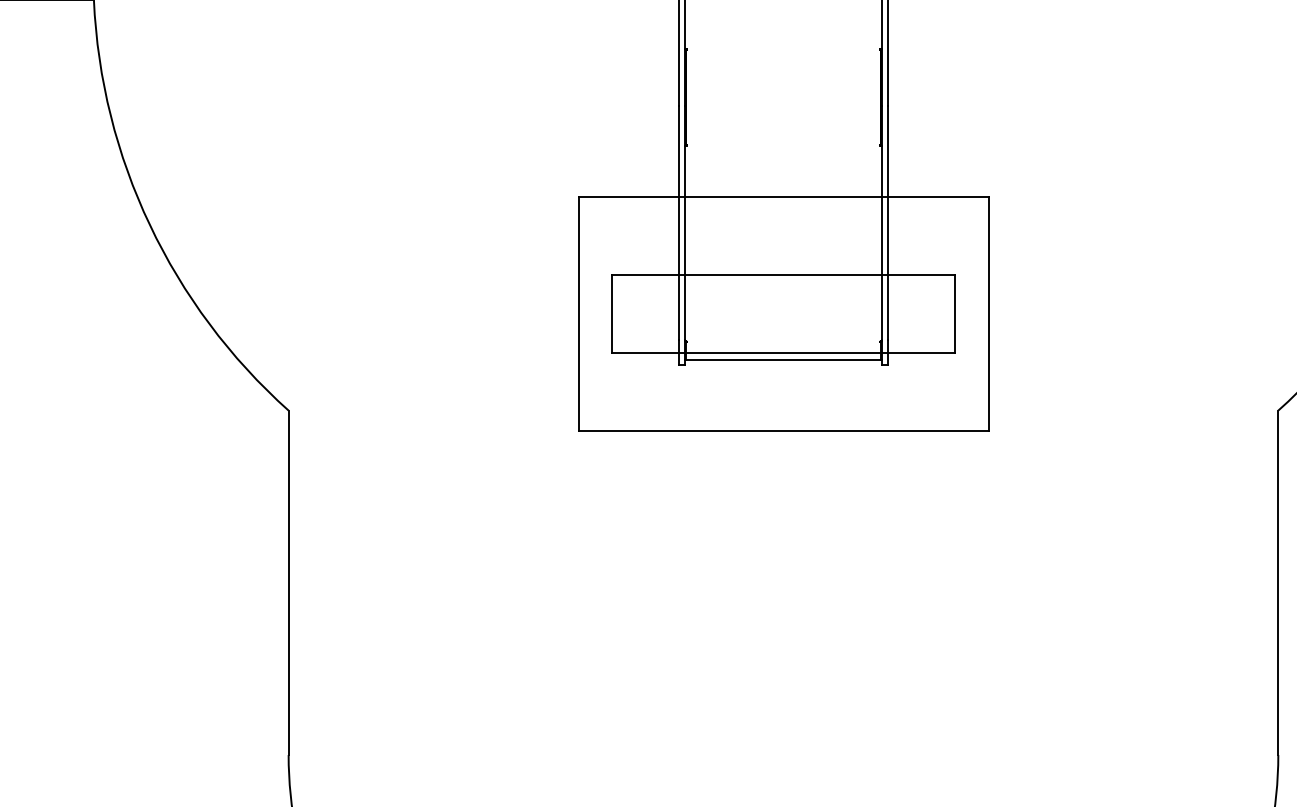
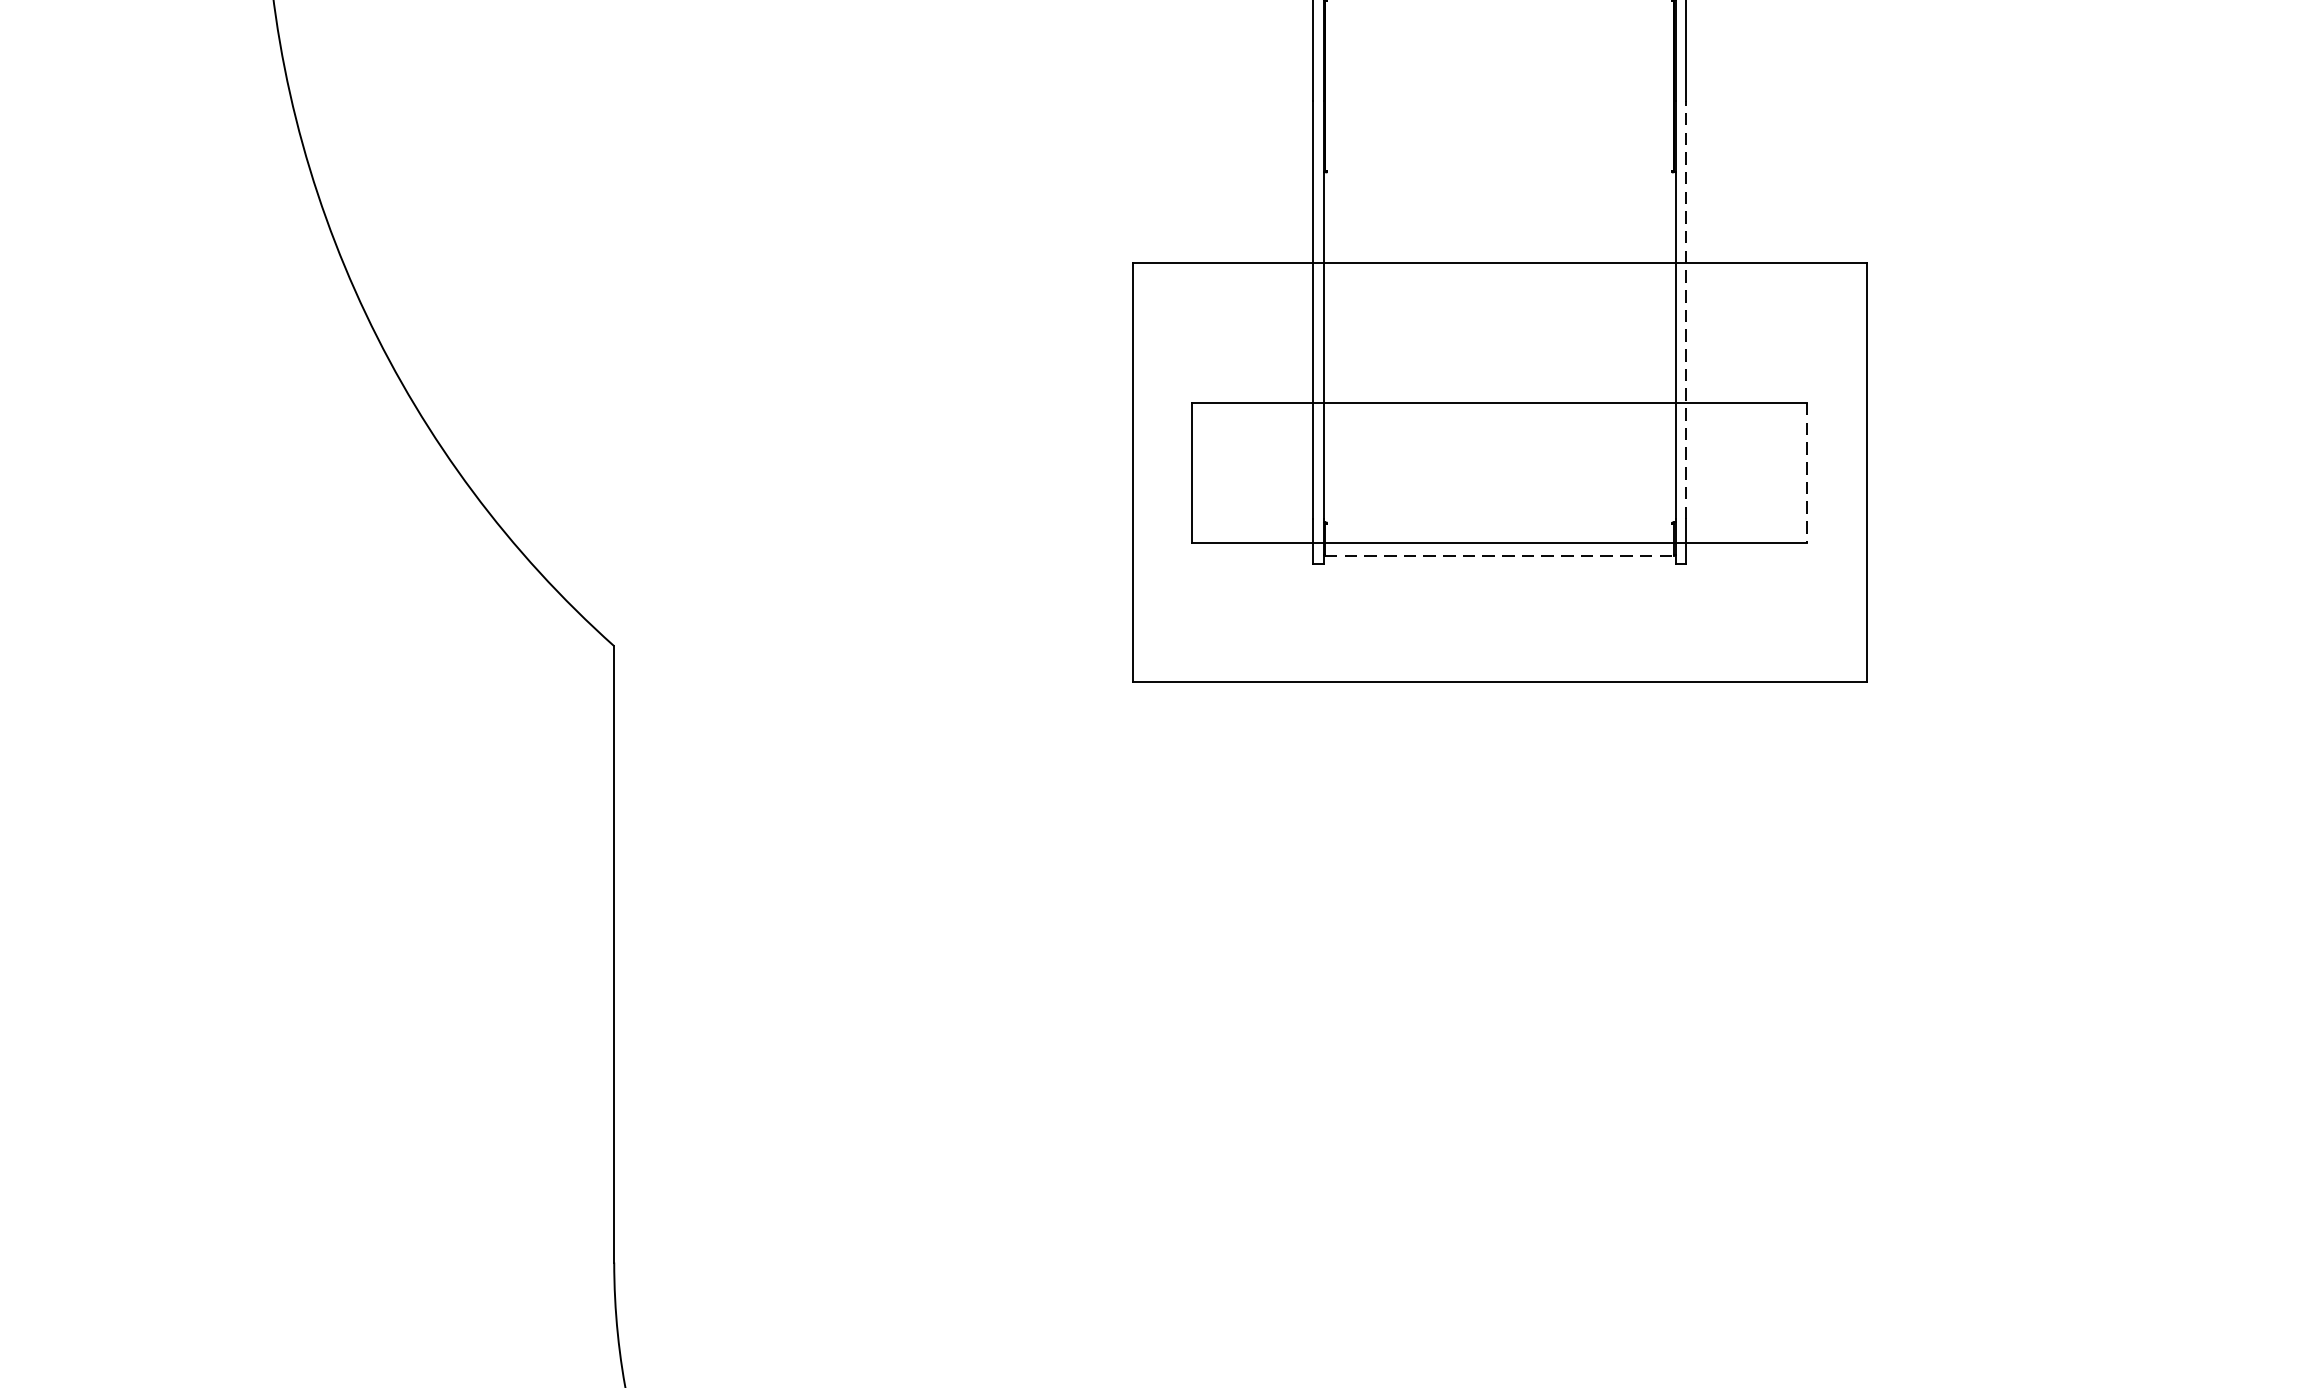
line: (887, 222) -> (1685, 309), solid -> dashed
line: (955, 314) -> (1807, 474), solid -> dashed
line: (783, 360) -> (1499, 556), solid -> dashed

